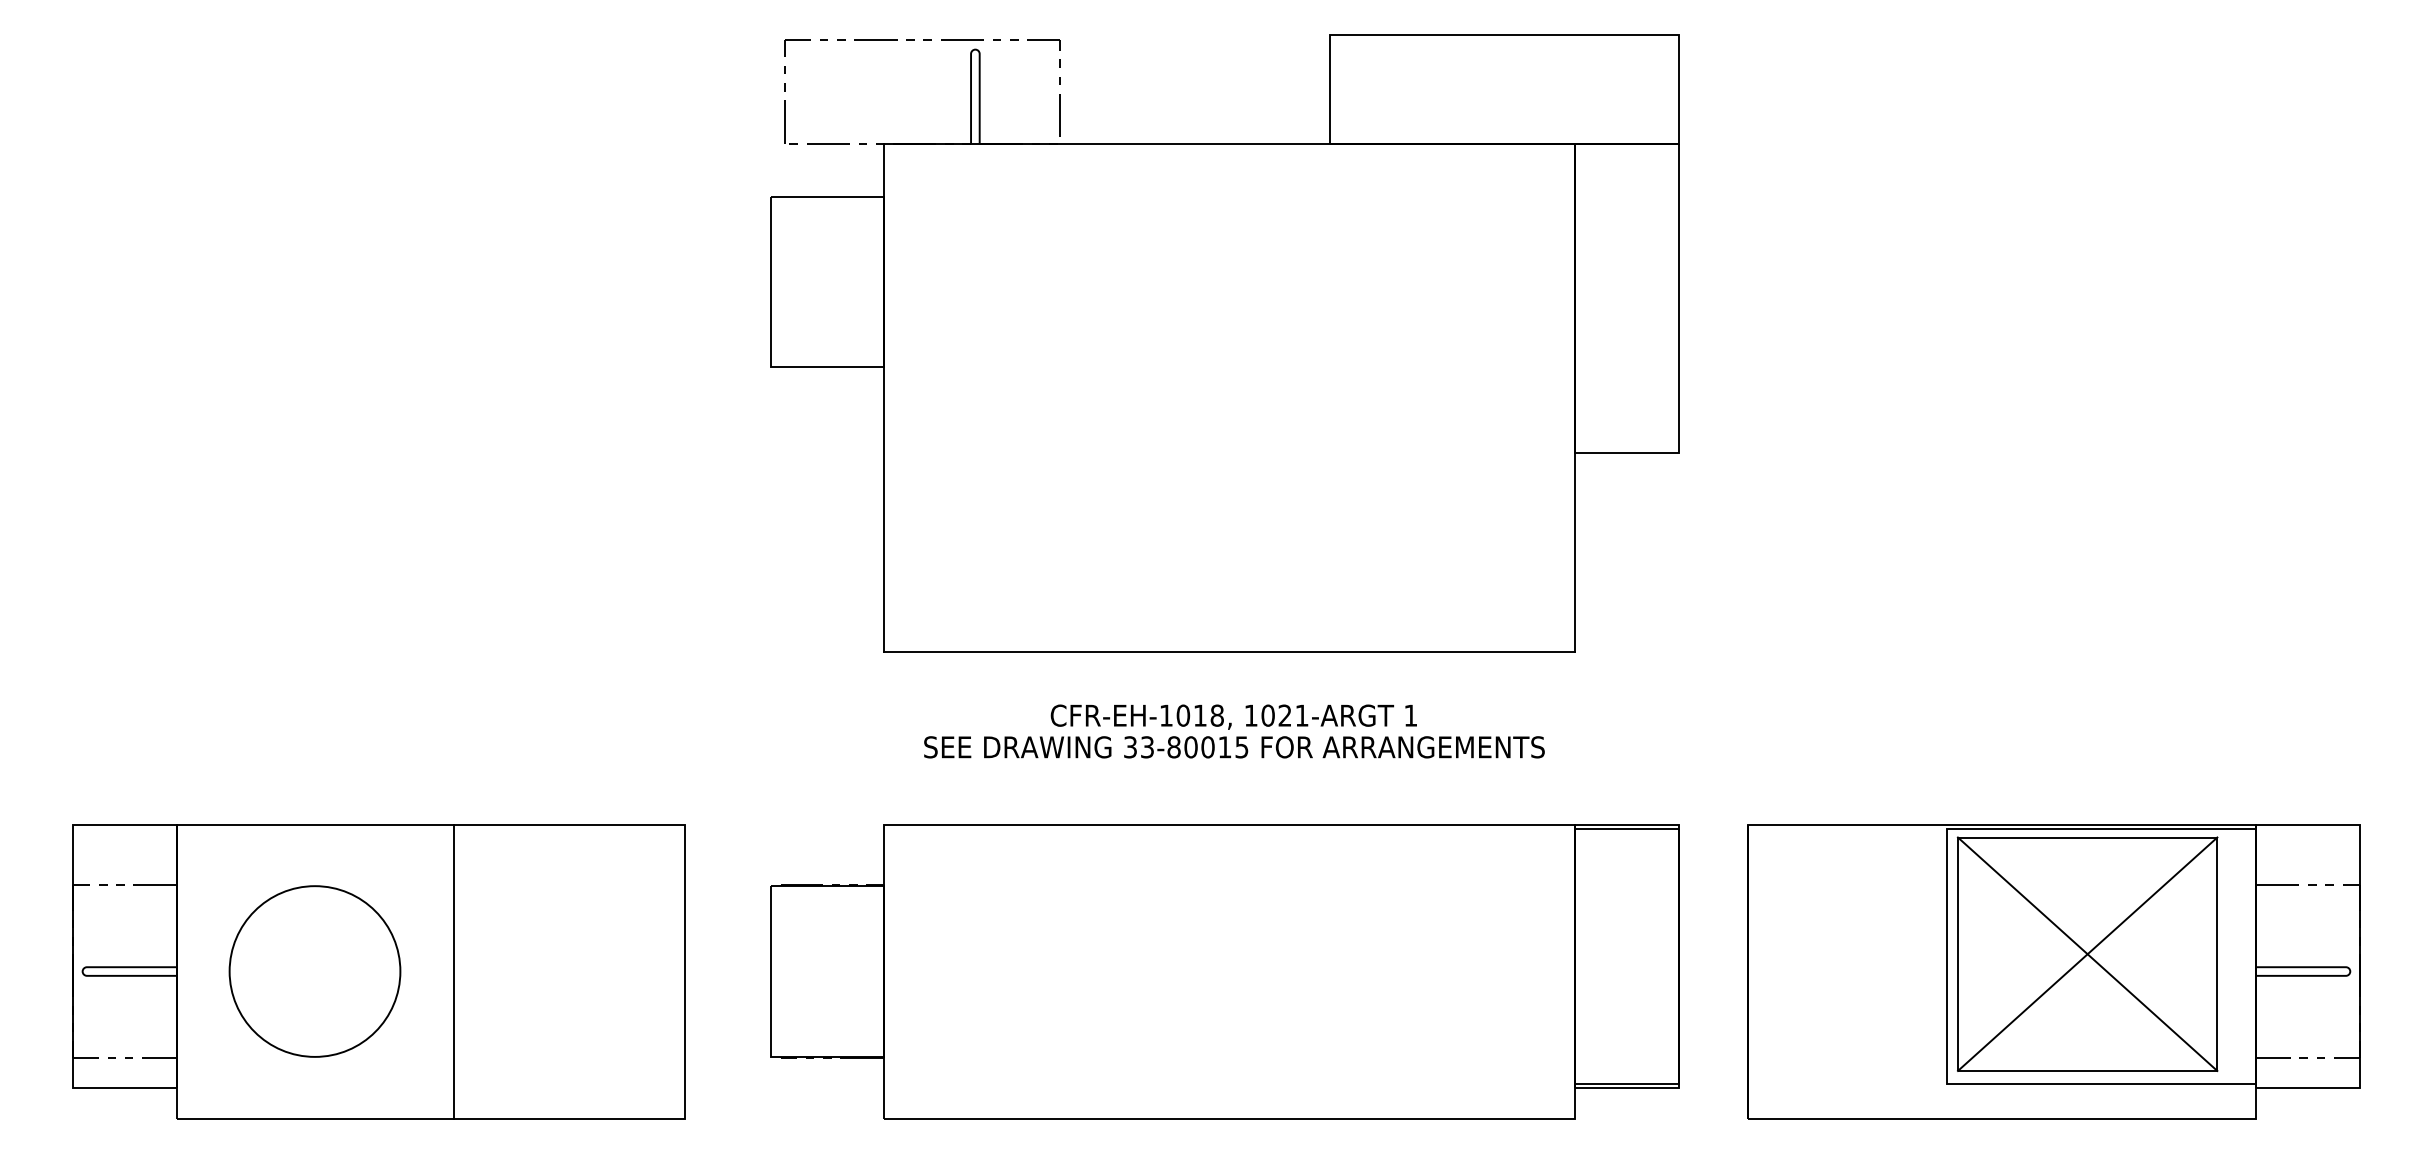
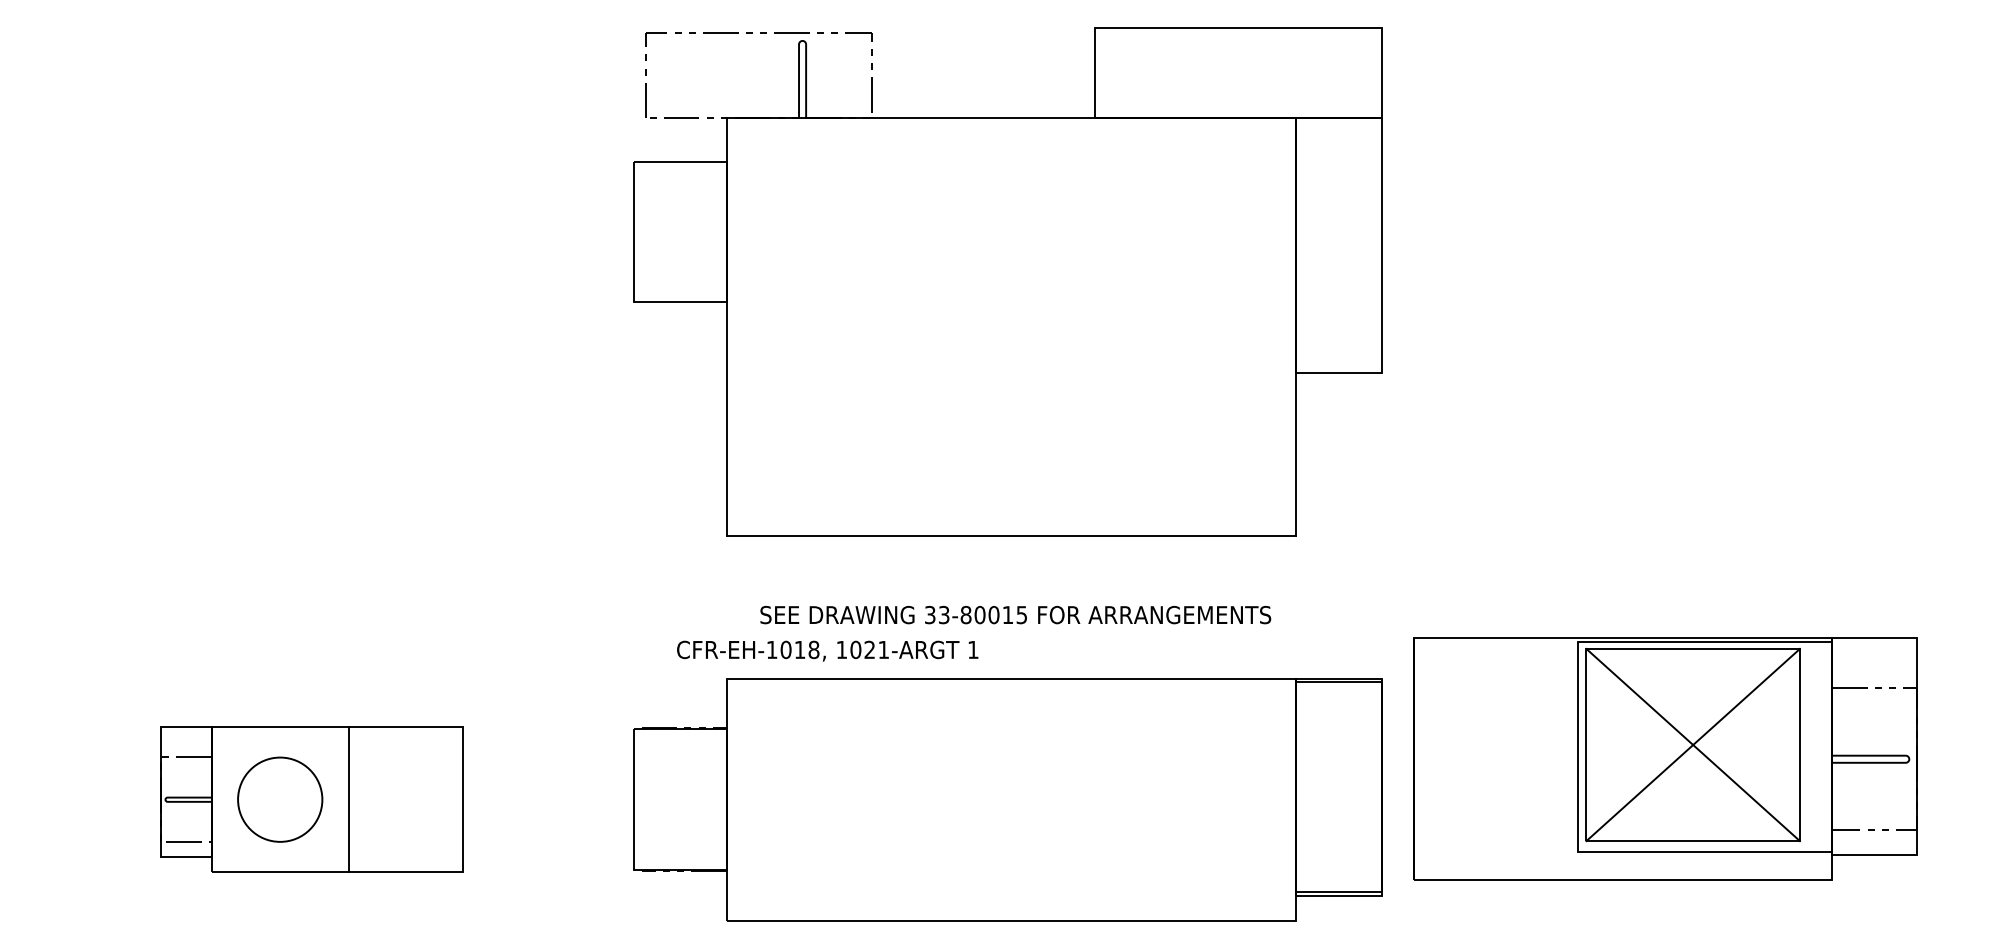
text: (1233, 716) -> (827, 650), moved
part: (378, 971) -> (311, 799), size x0.6
part: (2053, 971) -> (1665, 759), moved

